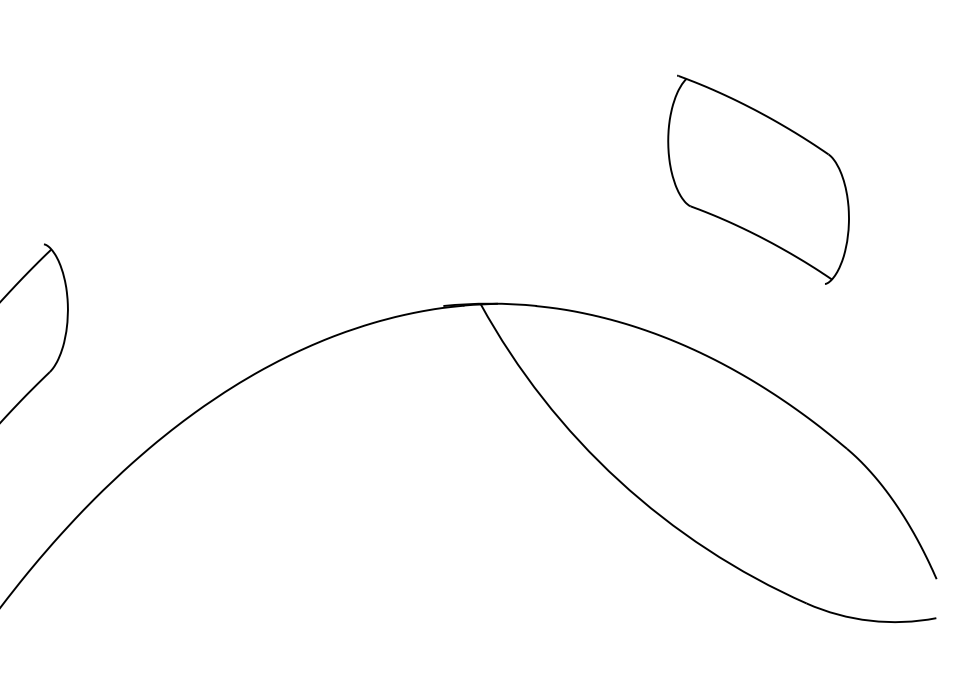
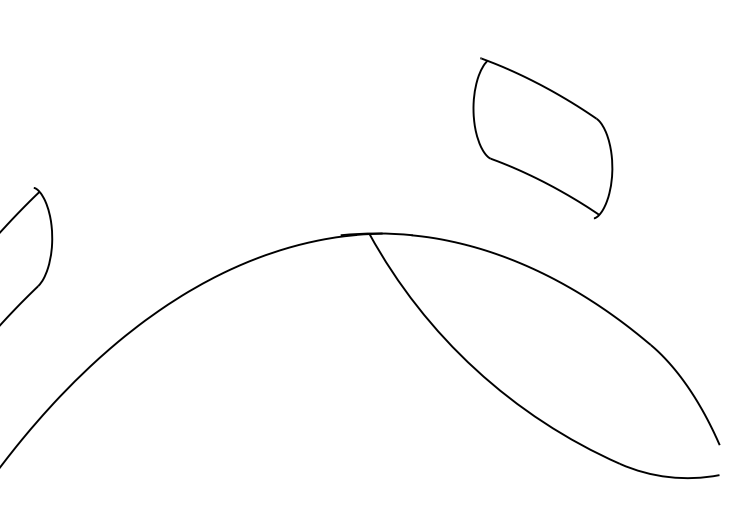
part: (758, 180) -> (542, 138), moved

